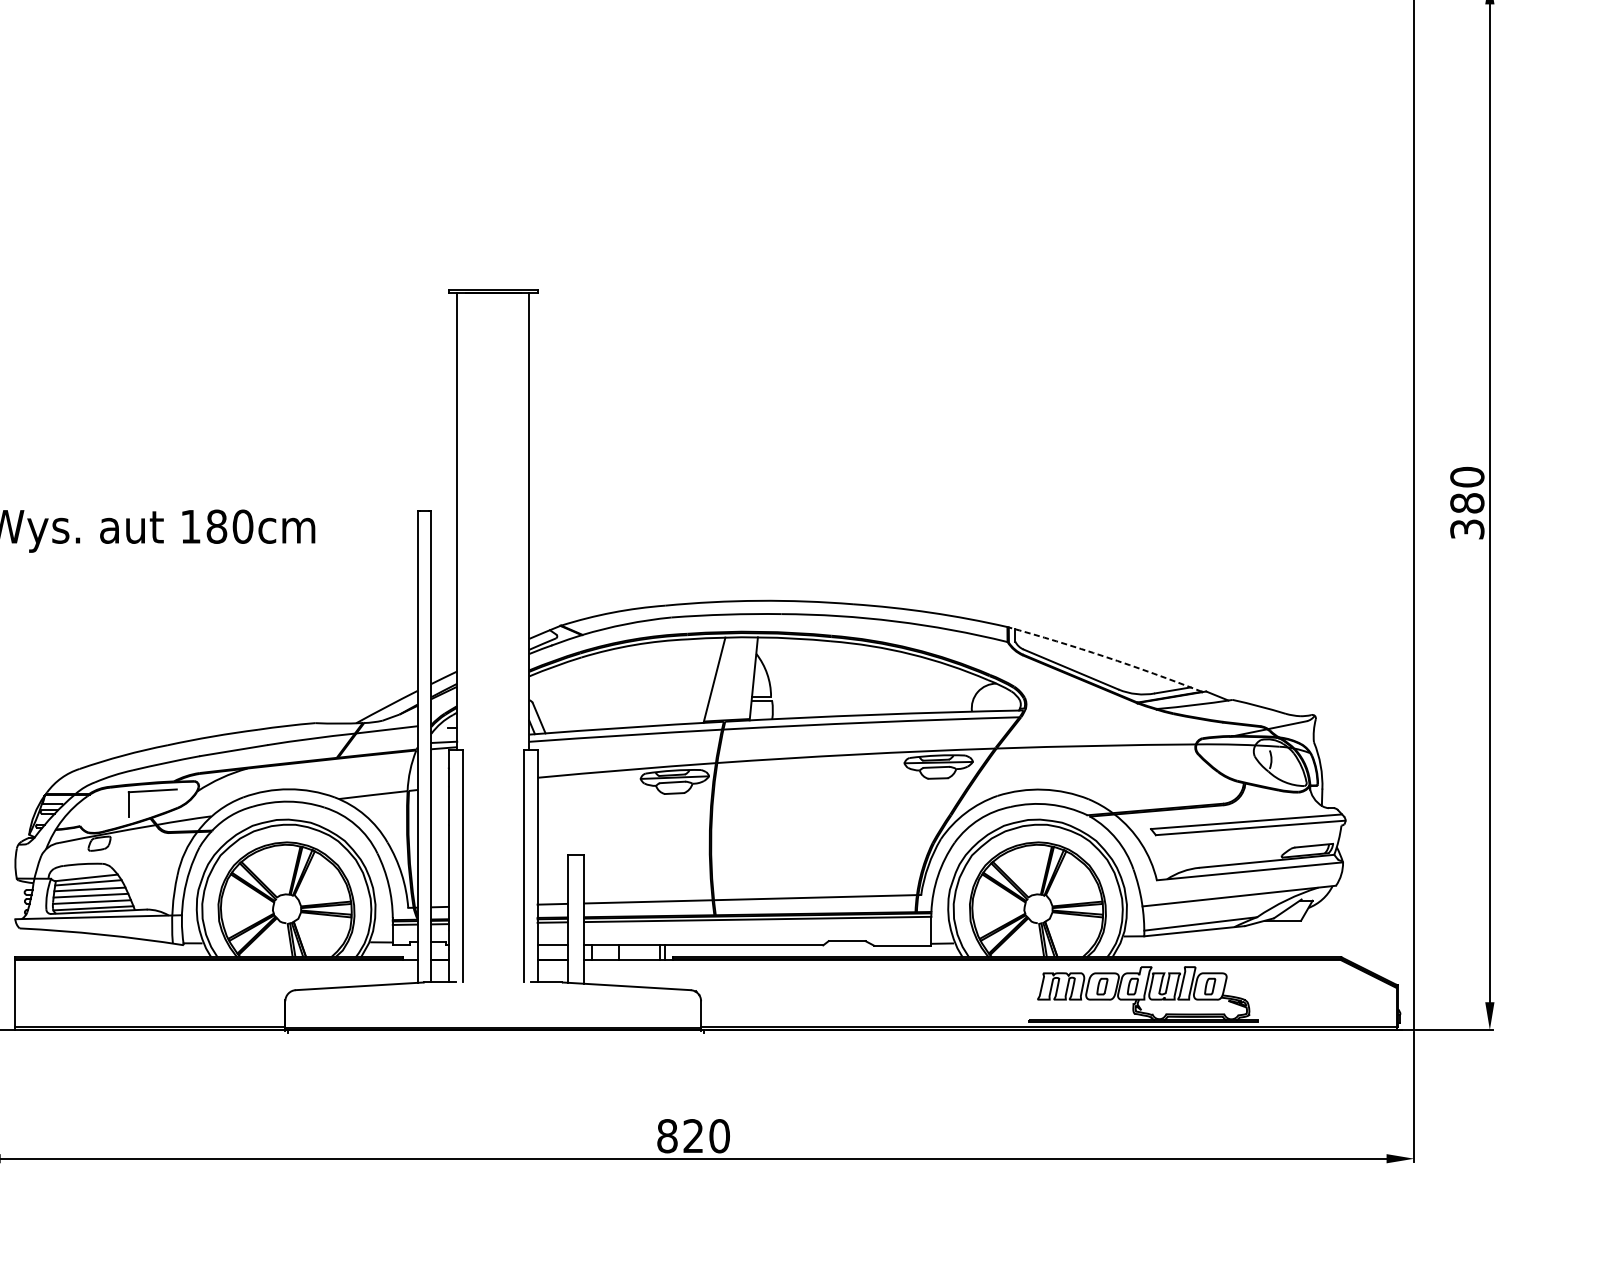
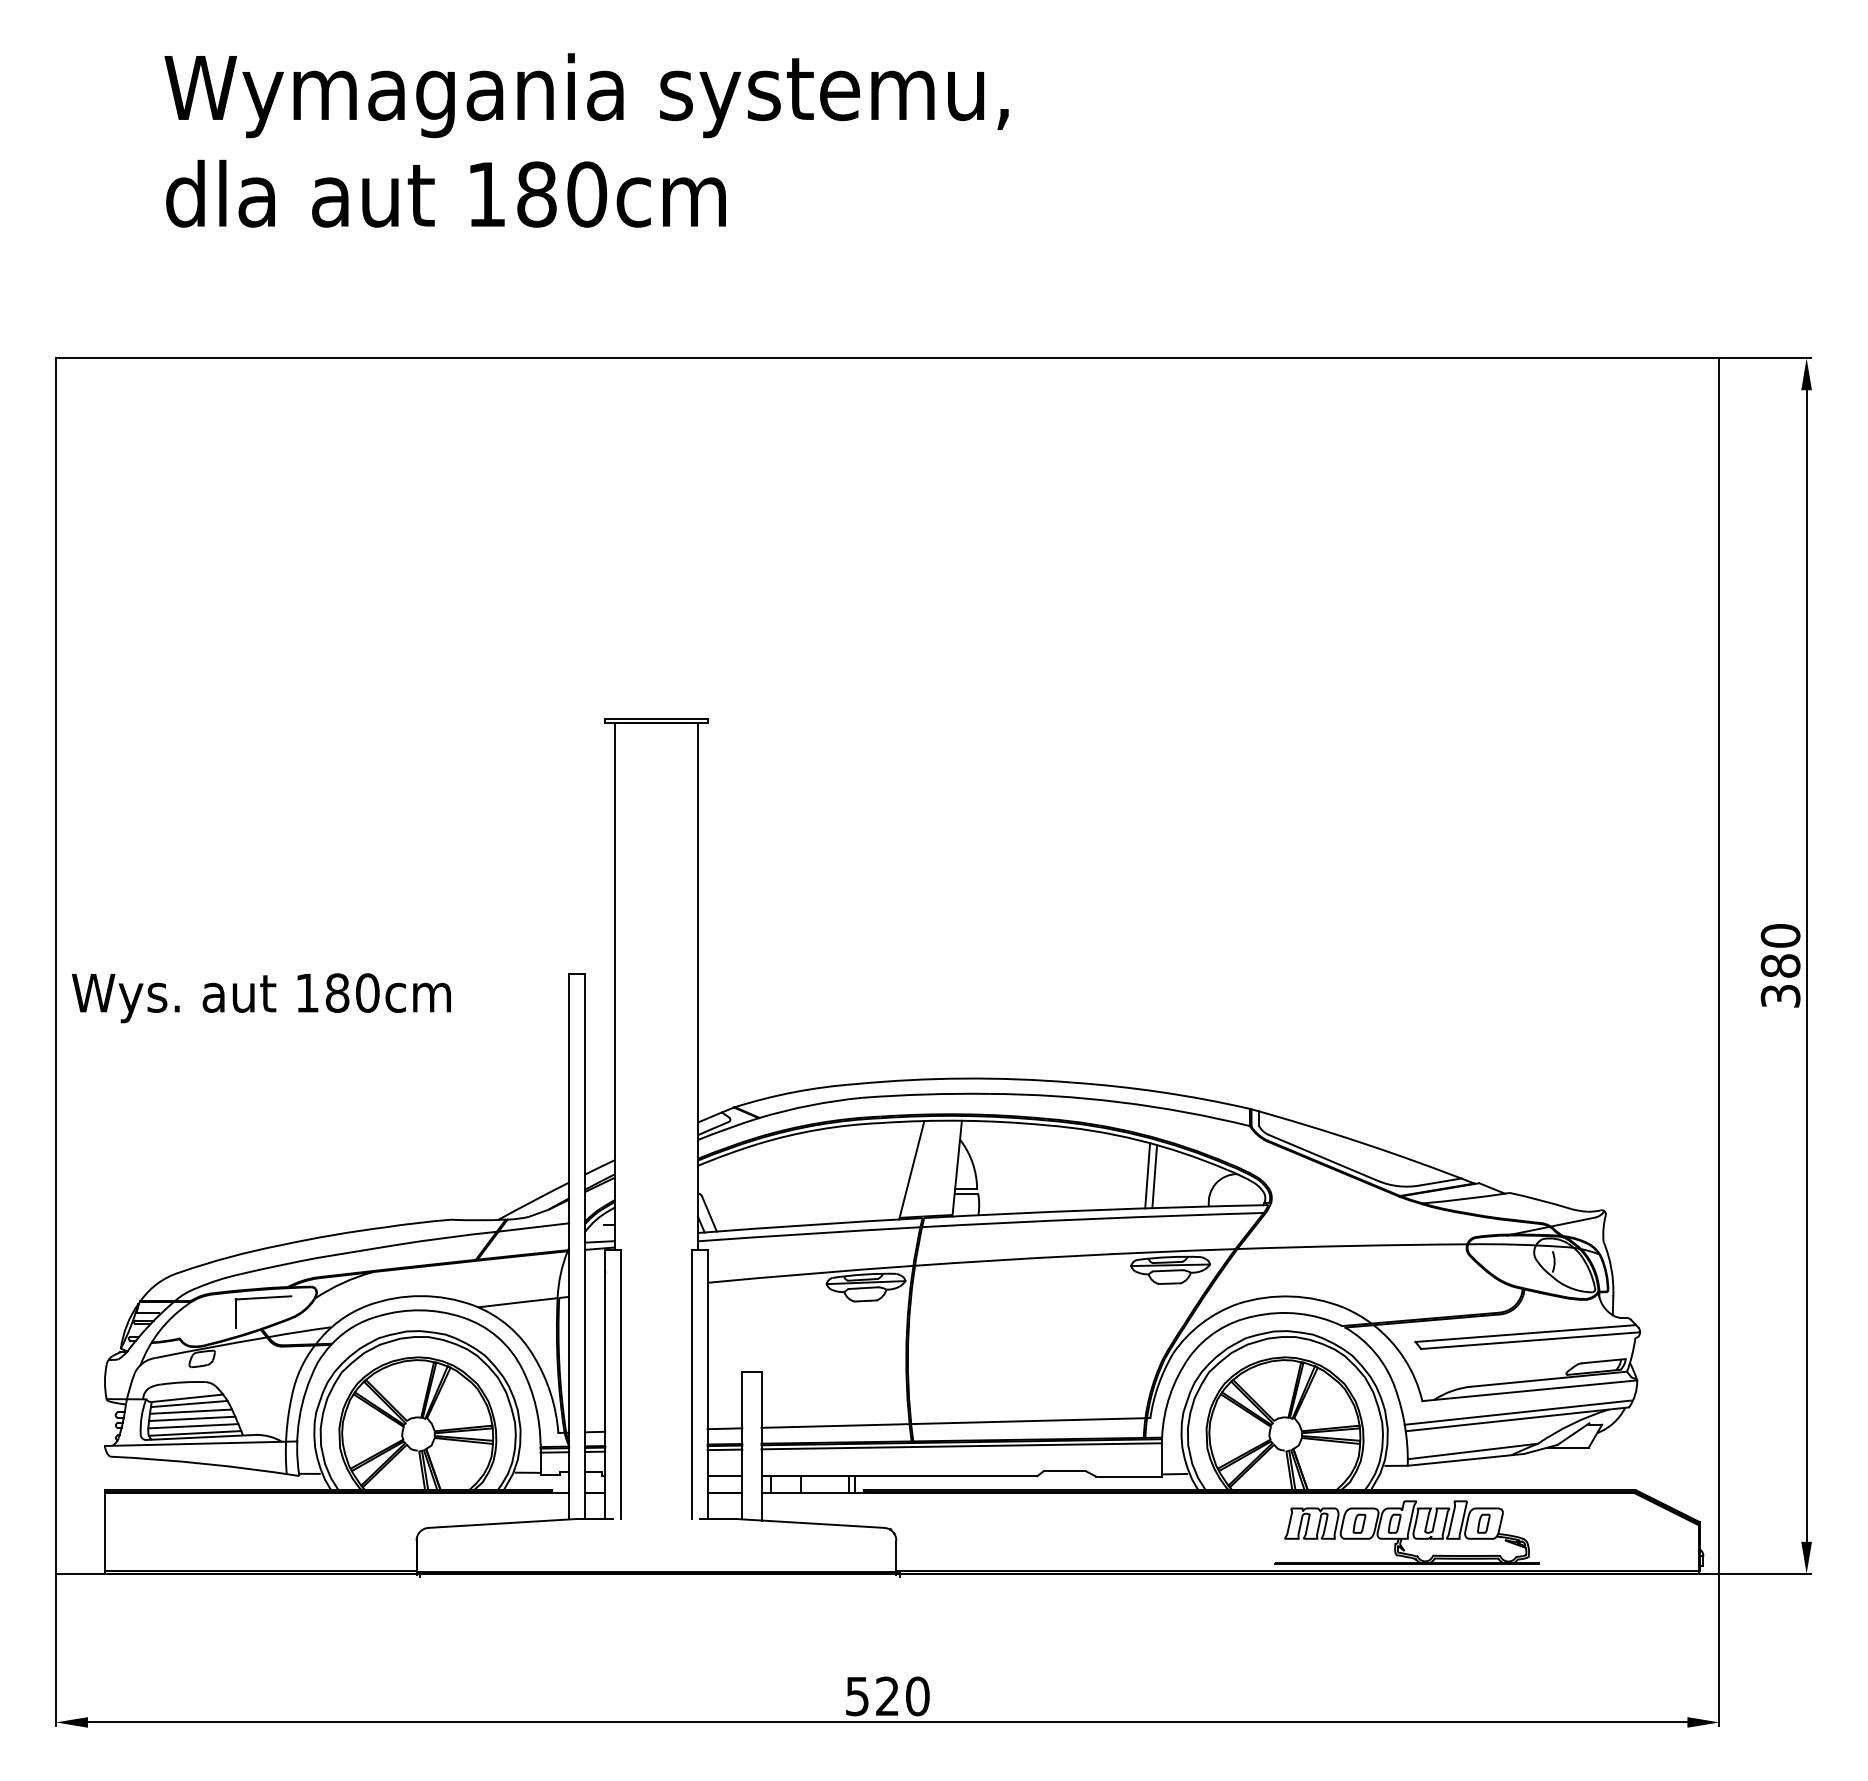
arc: (1105, 657) -> (1363, 1143), dashed -> solid
line: (918, 684) -> (1147, 1175), added
line: (924, 685) -> (1154, 1176), added
line: (1239, 890) -> (1517, 1412), added
text: (667, 1136) -> (857, 1696), 820 -> 520

